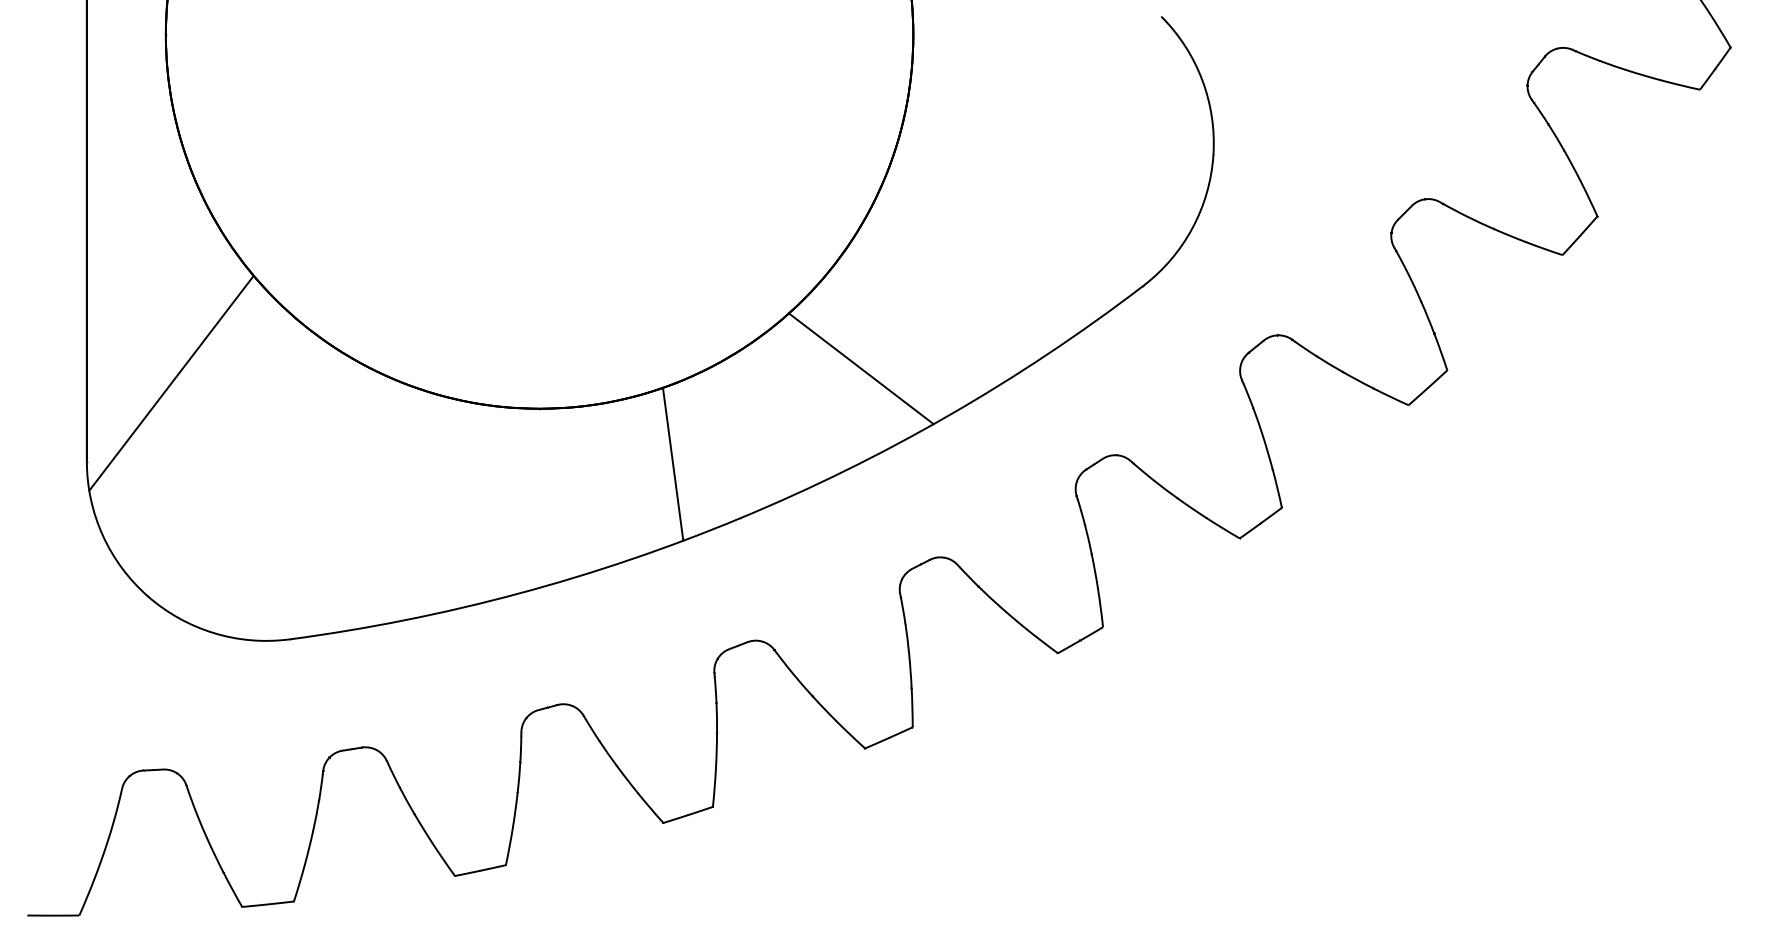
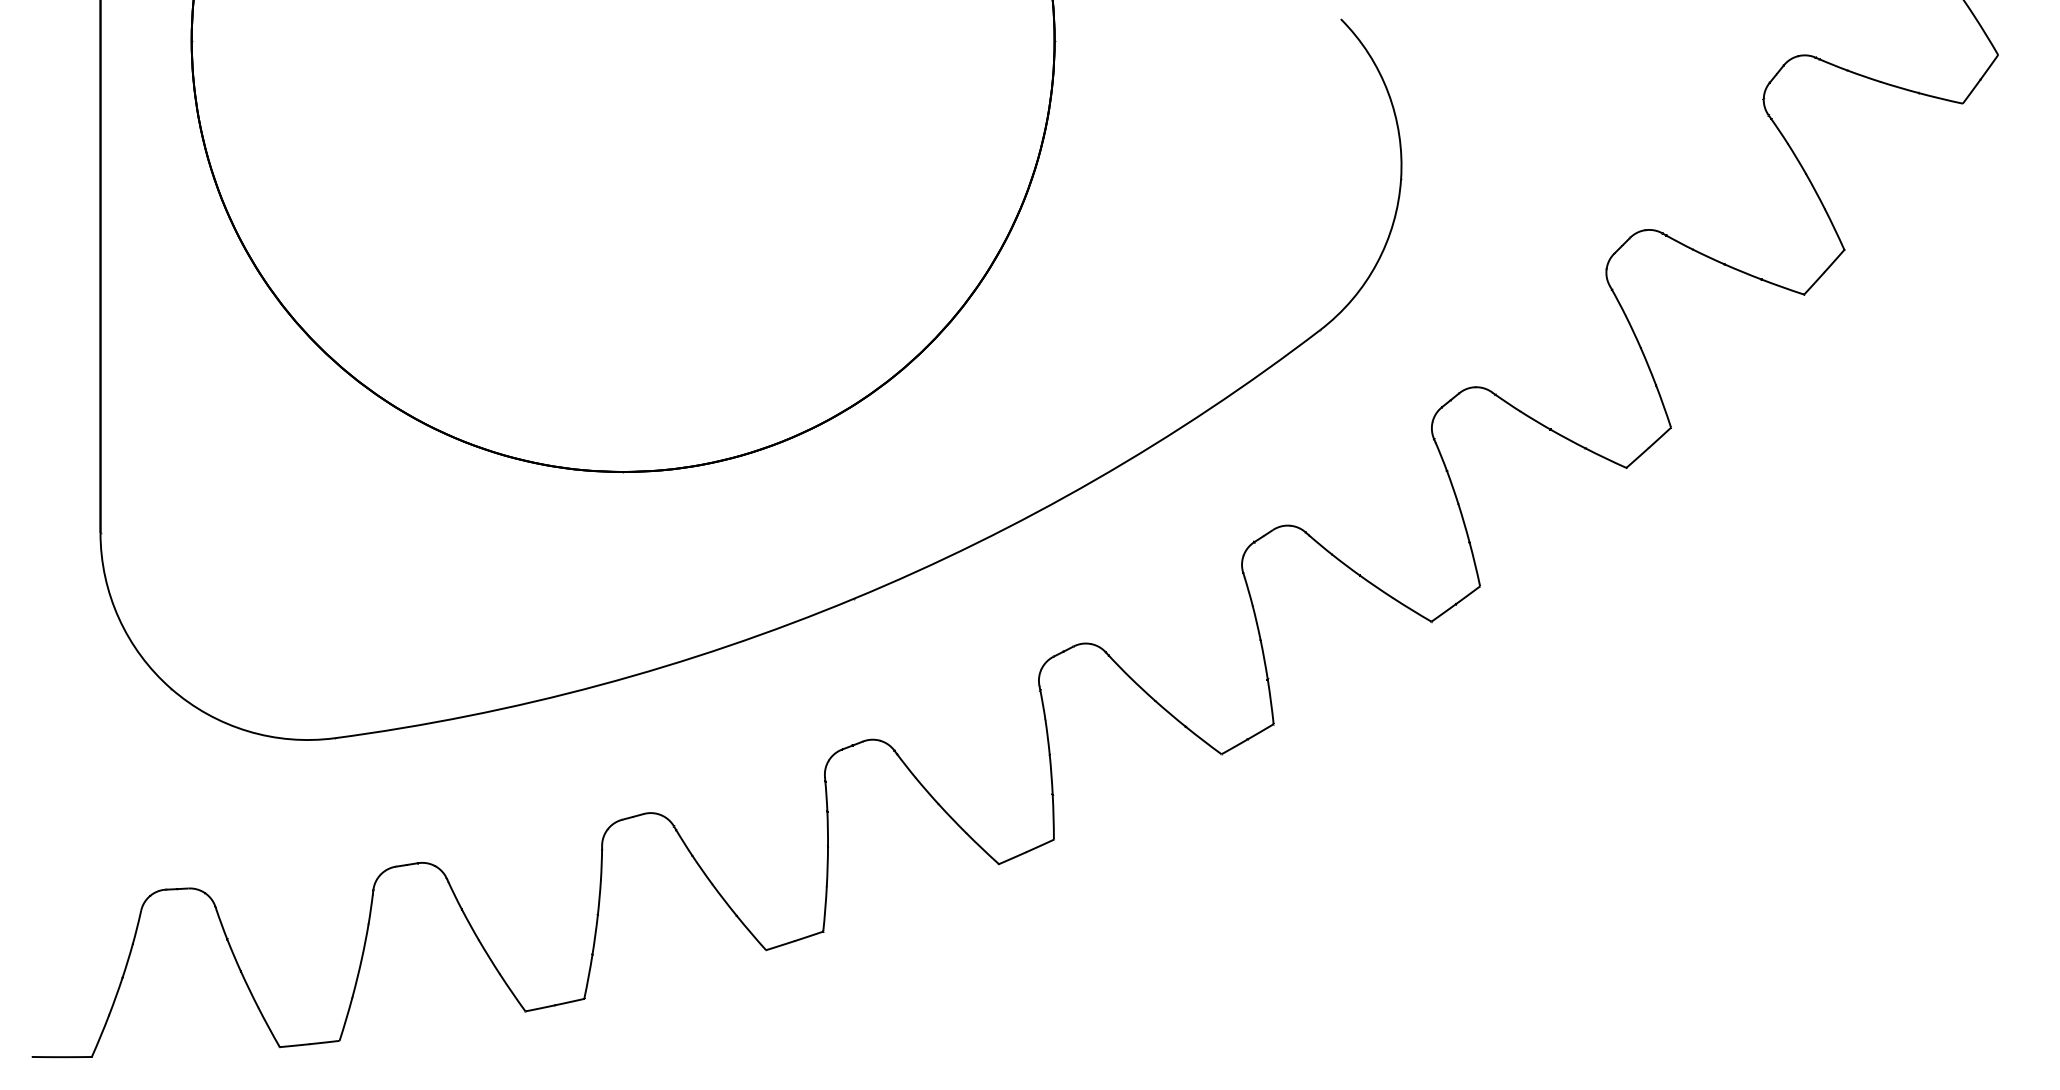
line: (861, 368) -> (994, 425), removed
line: (171, 383) -> (198, 442), removed
line: (673, 463) -> (777, 535), removed

